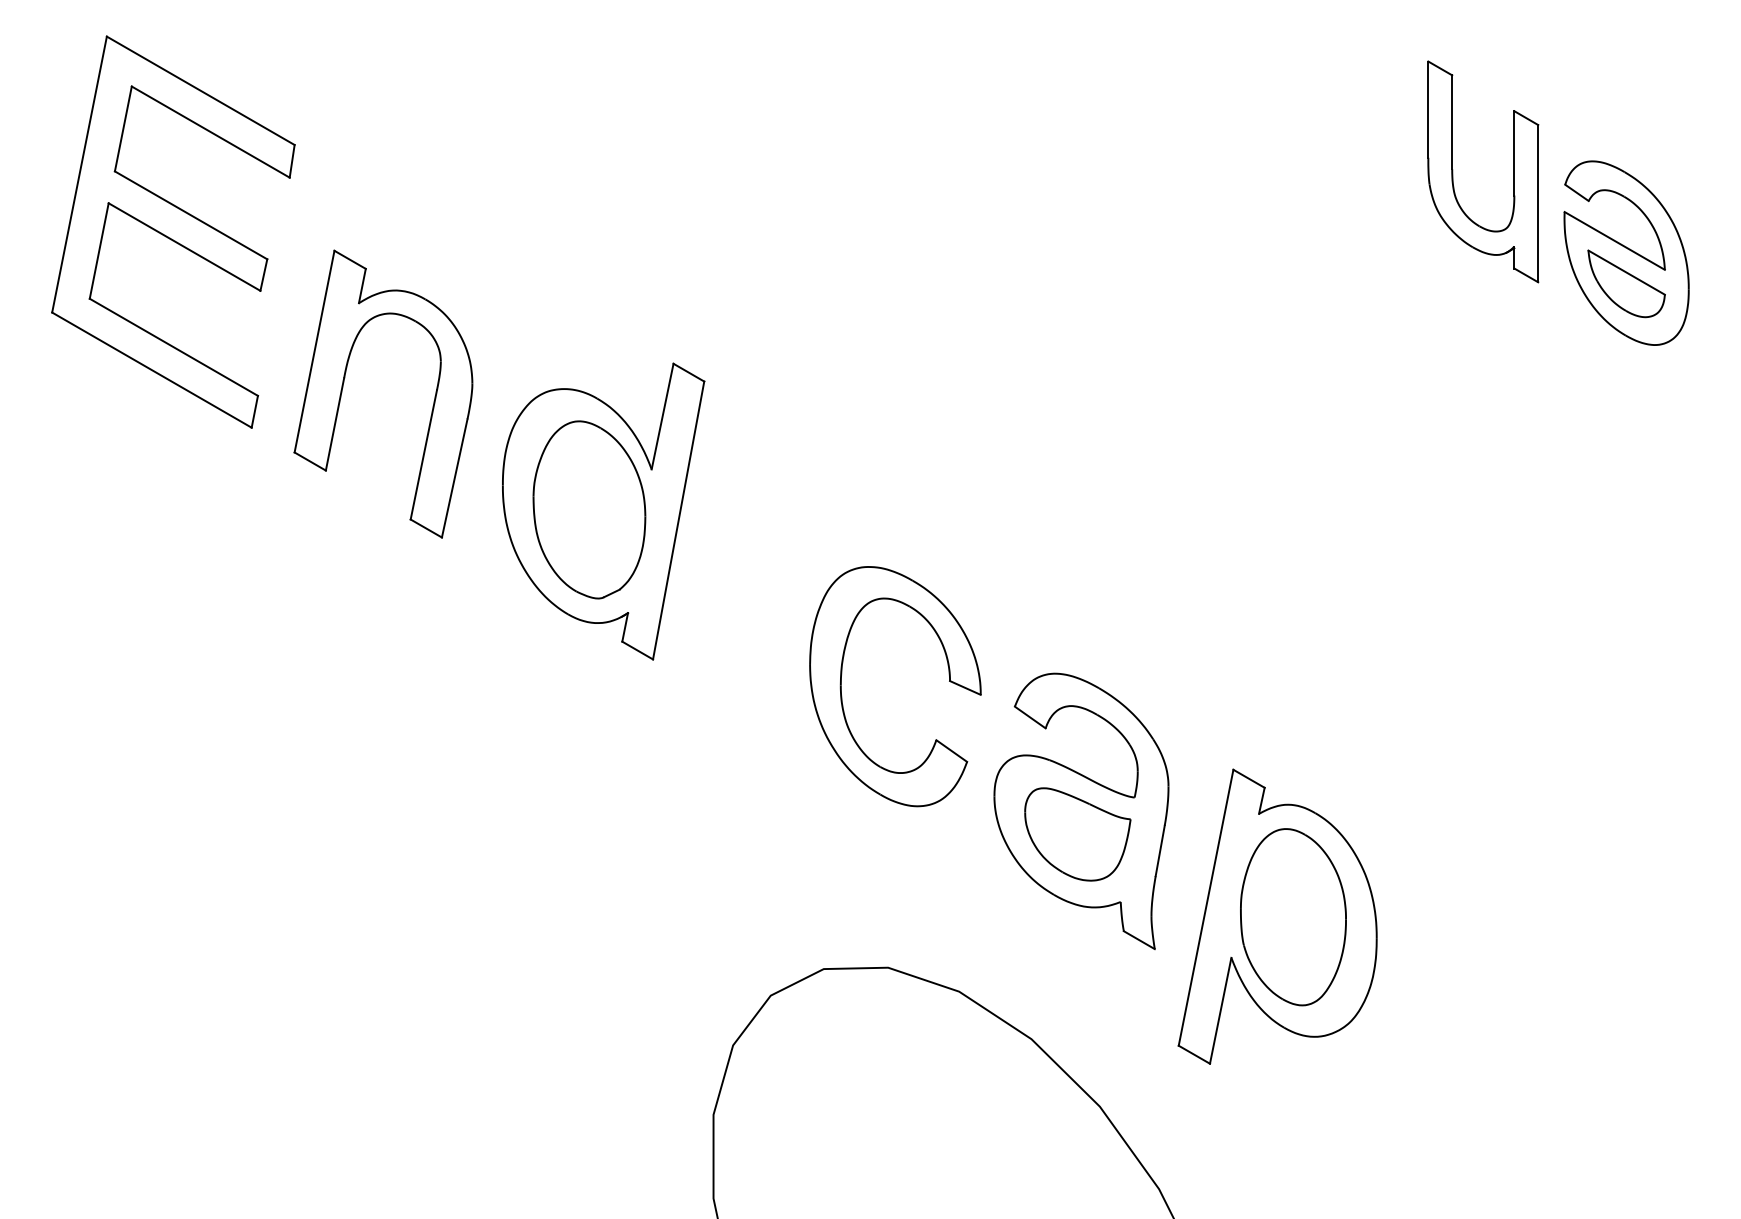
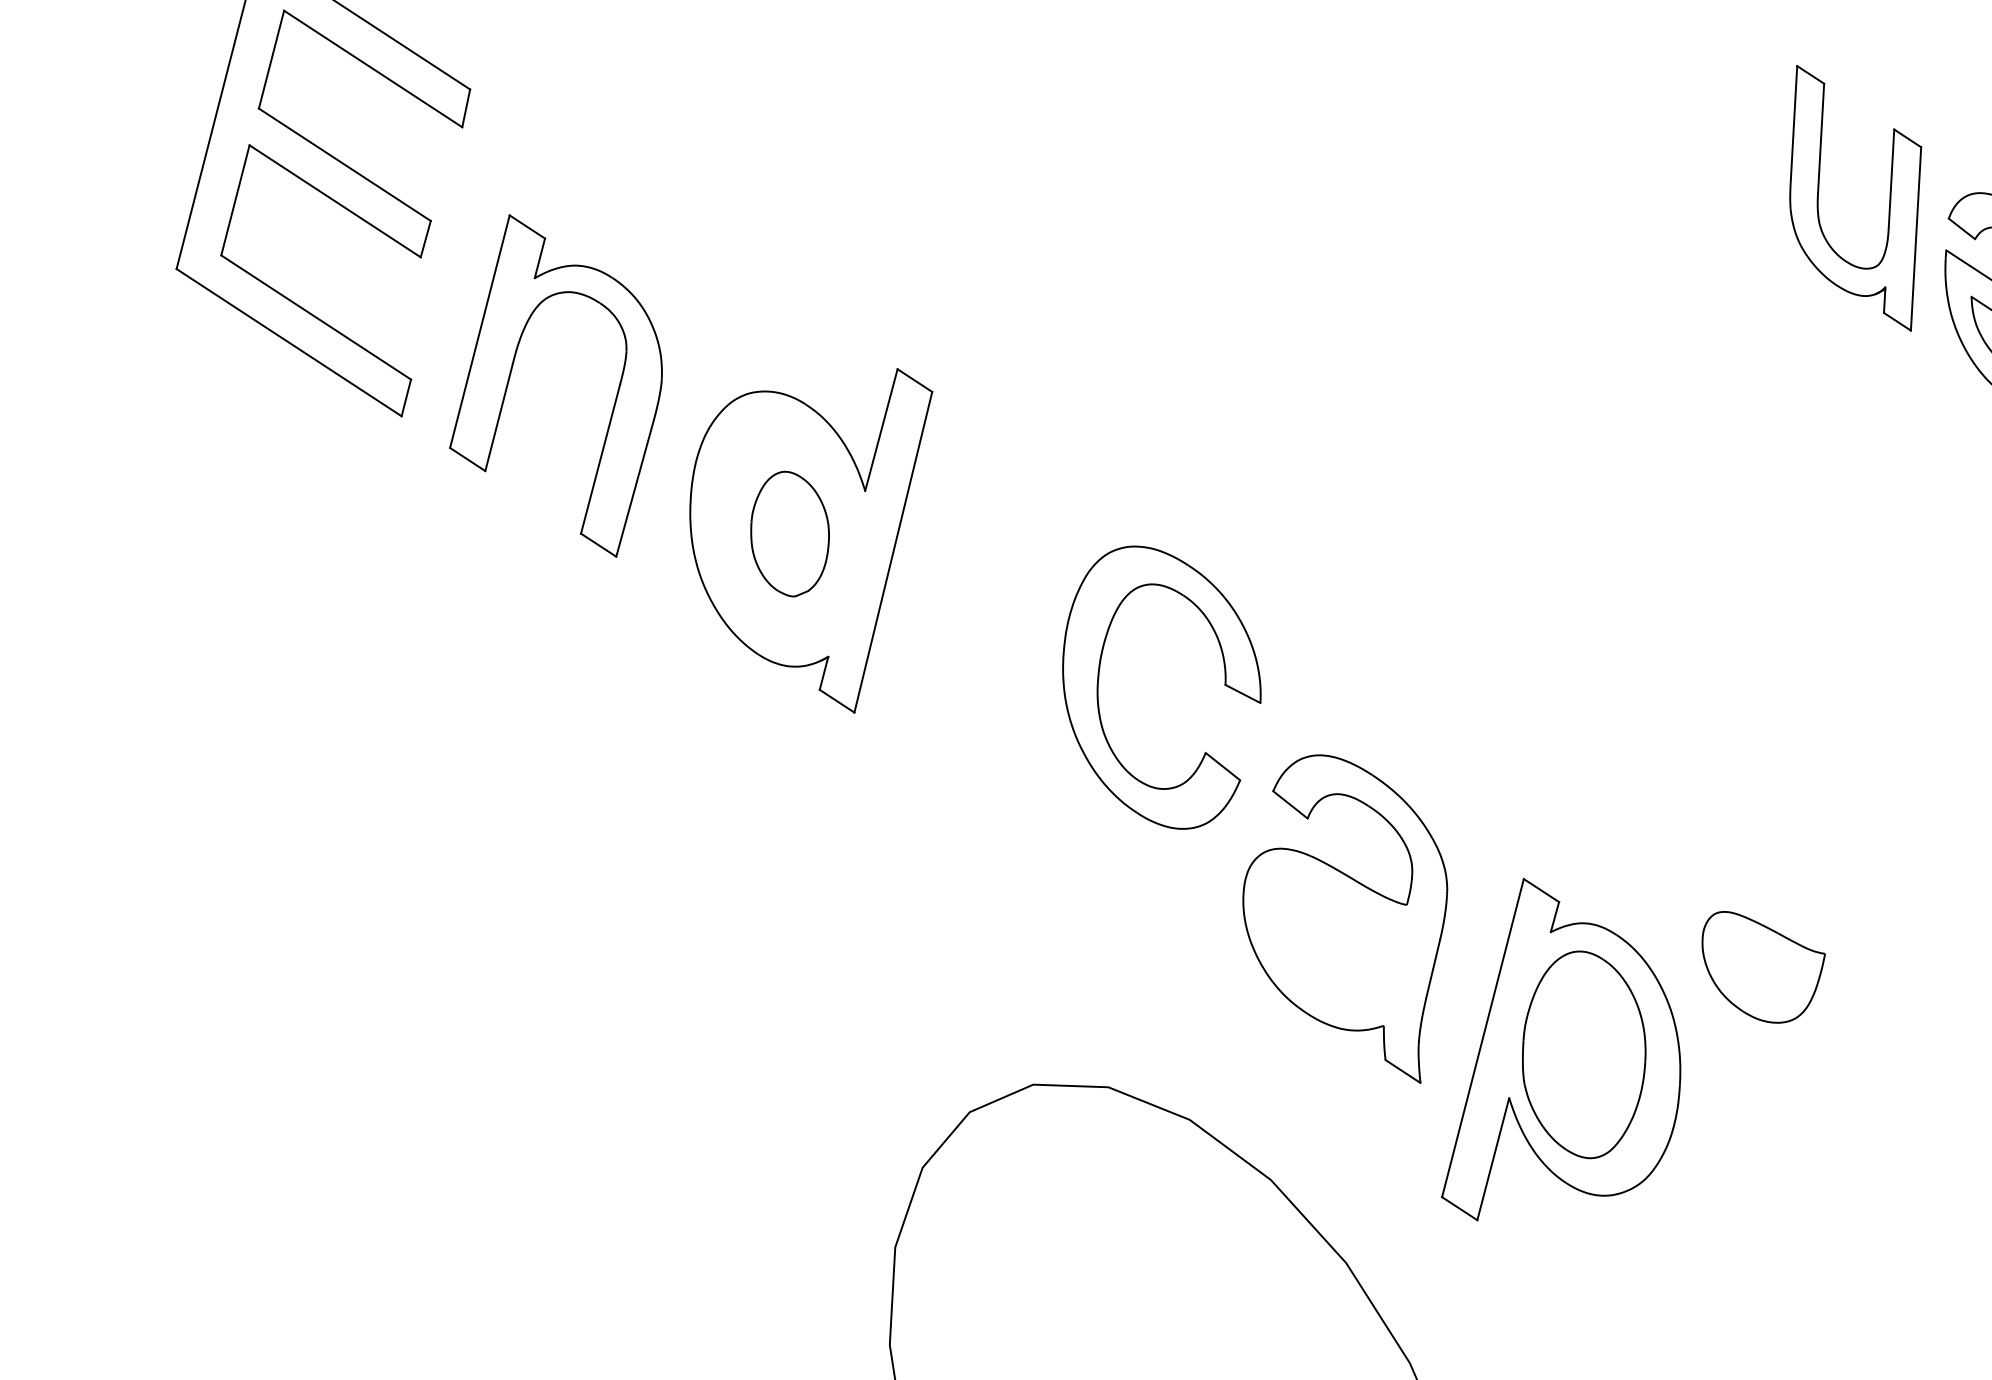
part: (589, 509) -> (790, 533), size x0.6
part: (842, 696) -> (1099, 695), moved
part: (1077, 834) -> (1762, 968), moved

